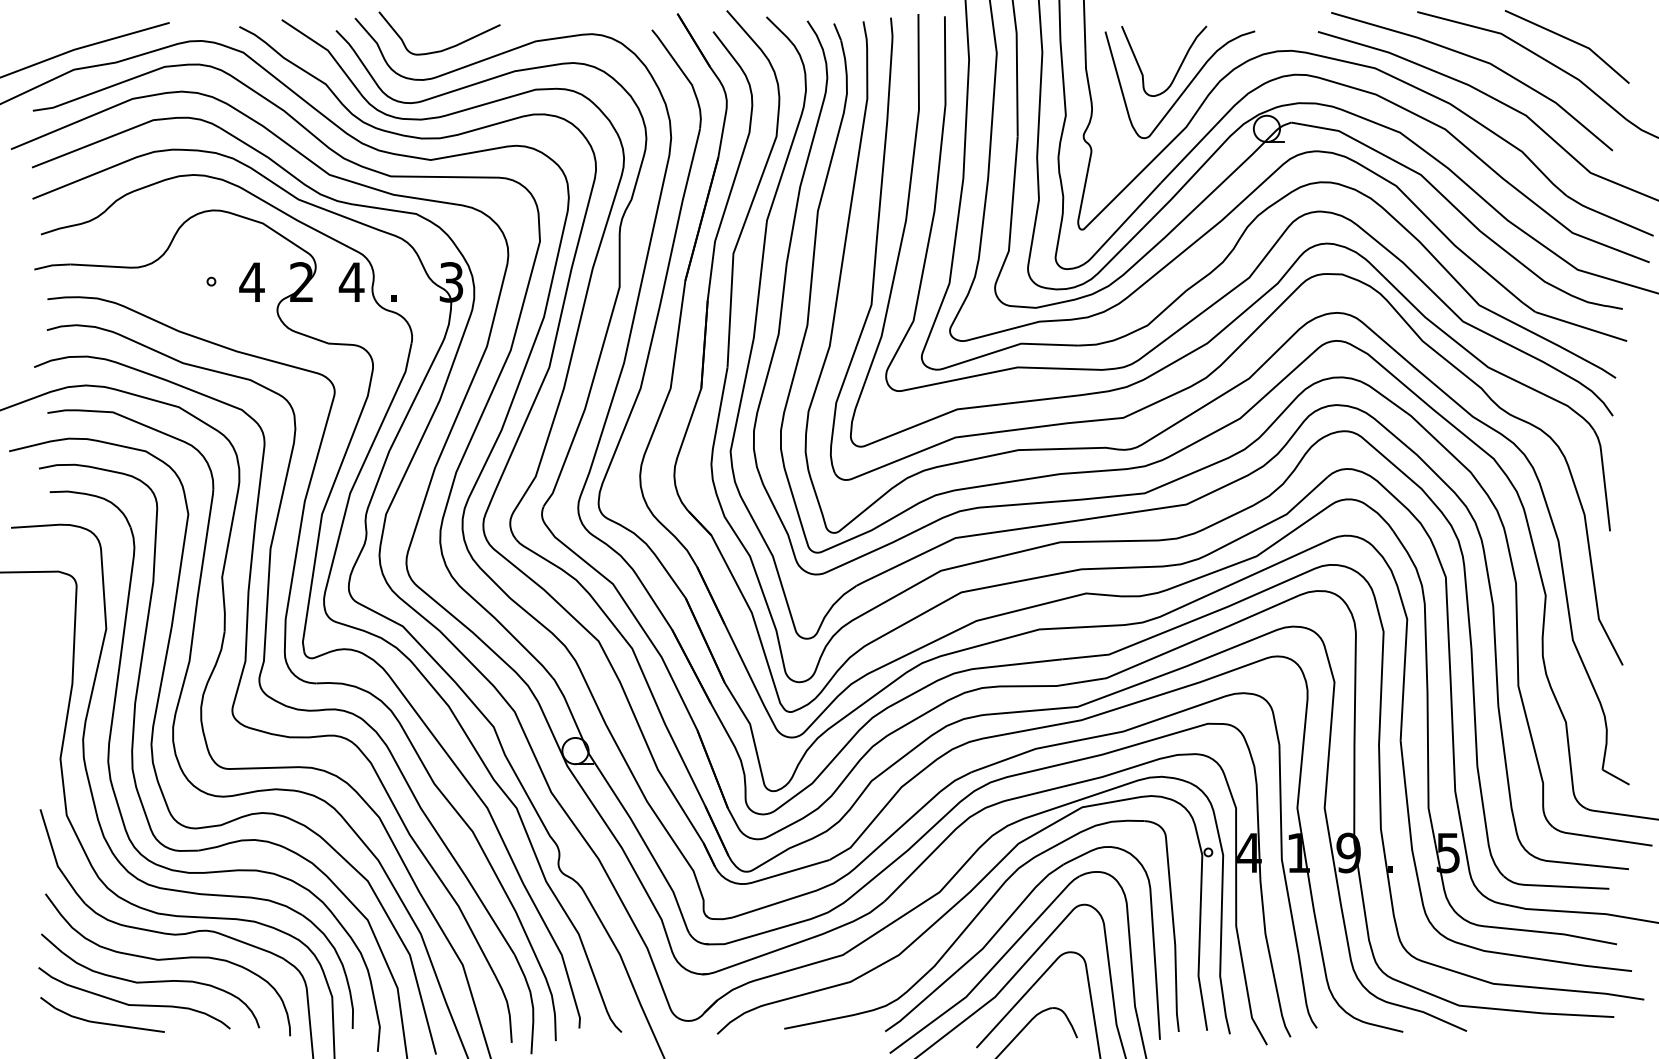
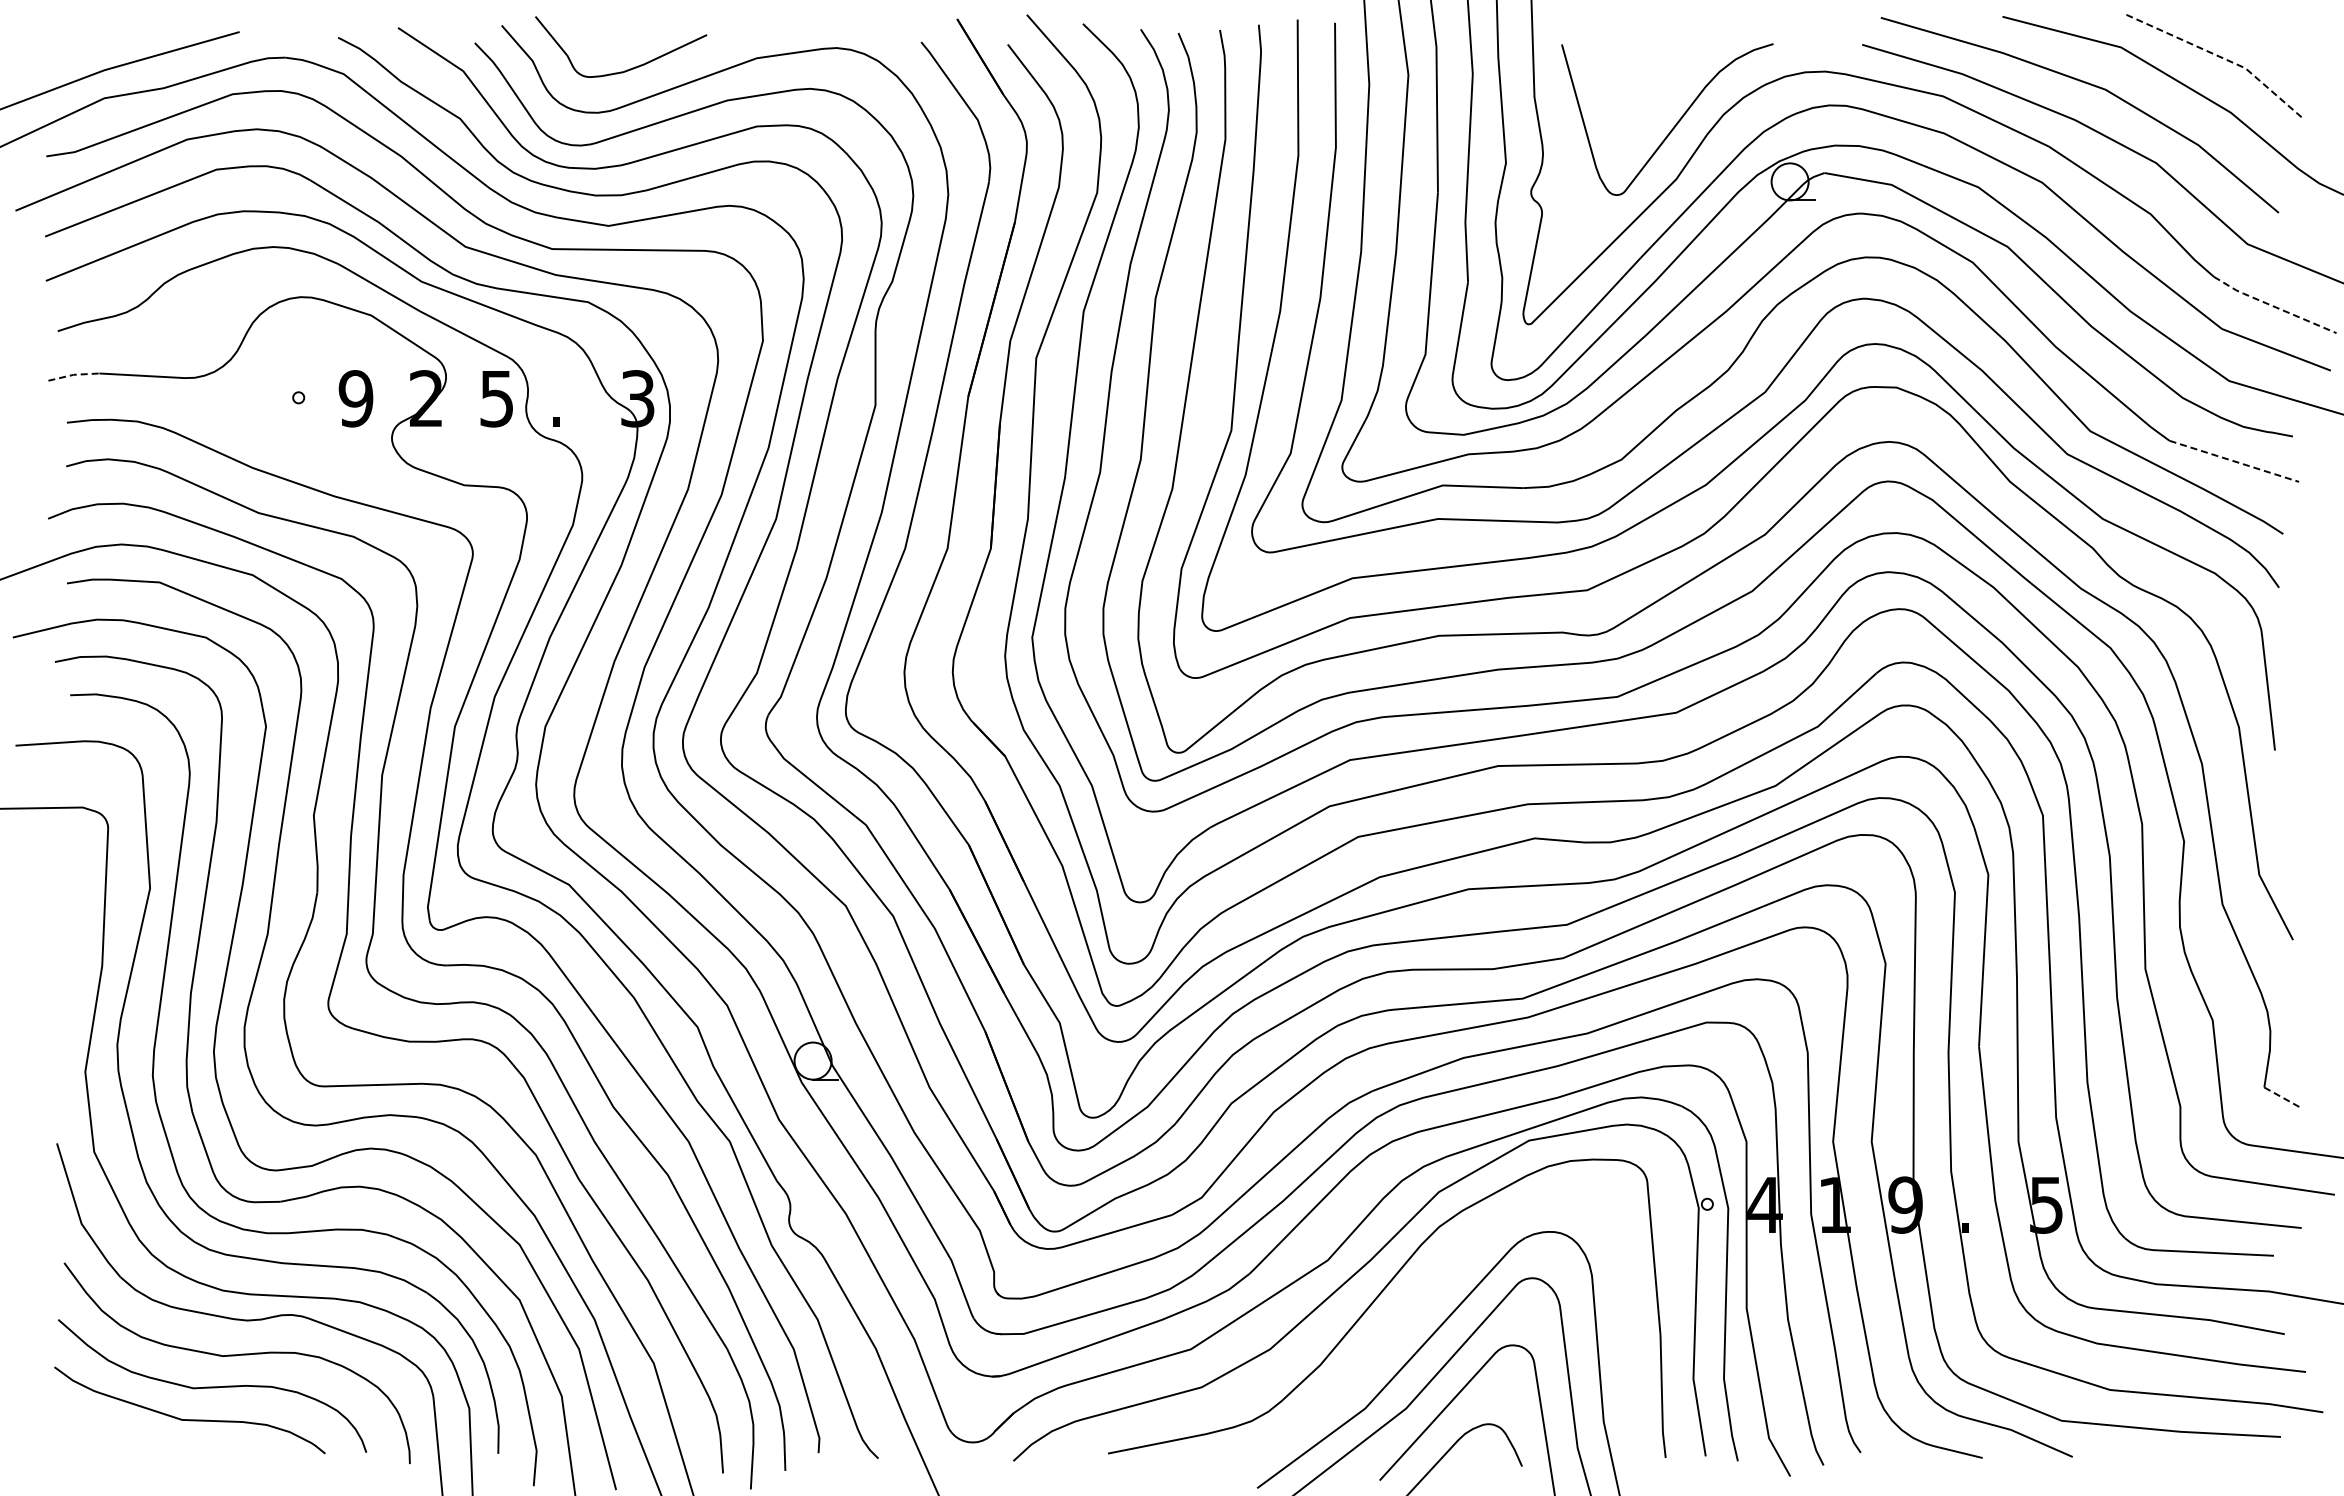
line: (1571, 40) -> (2220, 57), solid -> dashed
curve: (1178, 68) -> (1665, 96), removed
line: (1609, 217) -> (2273, 306), solid -> dashed
line: (52, 265) -> (73, 374), solid -> dashed
text: (251, 282) -> (355, 398), 4 -> 9
text: (351, 282) -> (496, 399), 4 -> 5
line: (1581, 326) -> (2234, 461), solid -> dashed
line: (1616, 777) -> (2283, 1098), solid -> dashed
part: (1004, 924) -> (1419, 1306), removed
curve: (102, 1022) -> (144, 1444), removed

